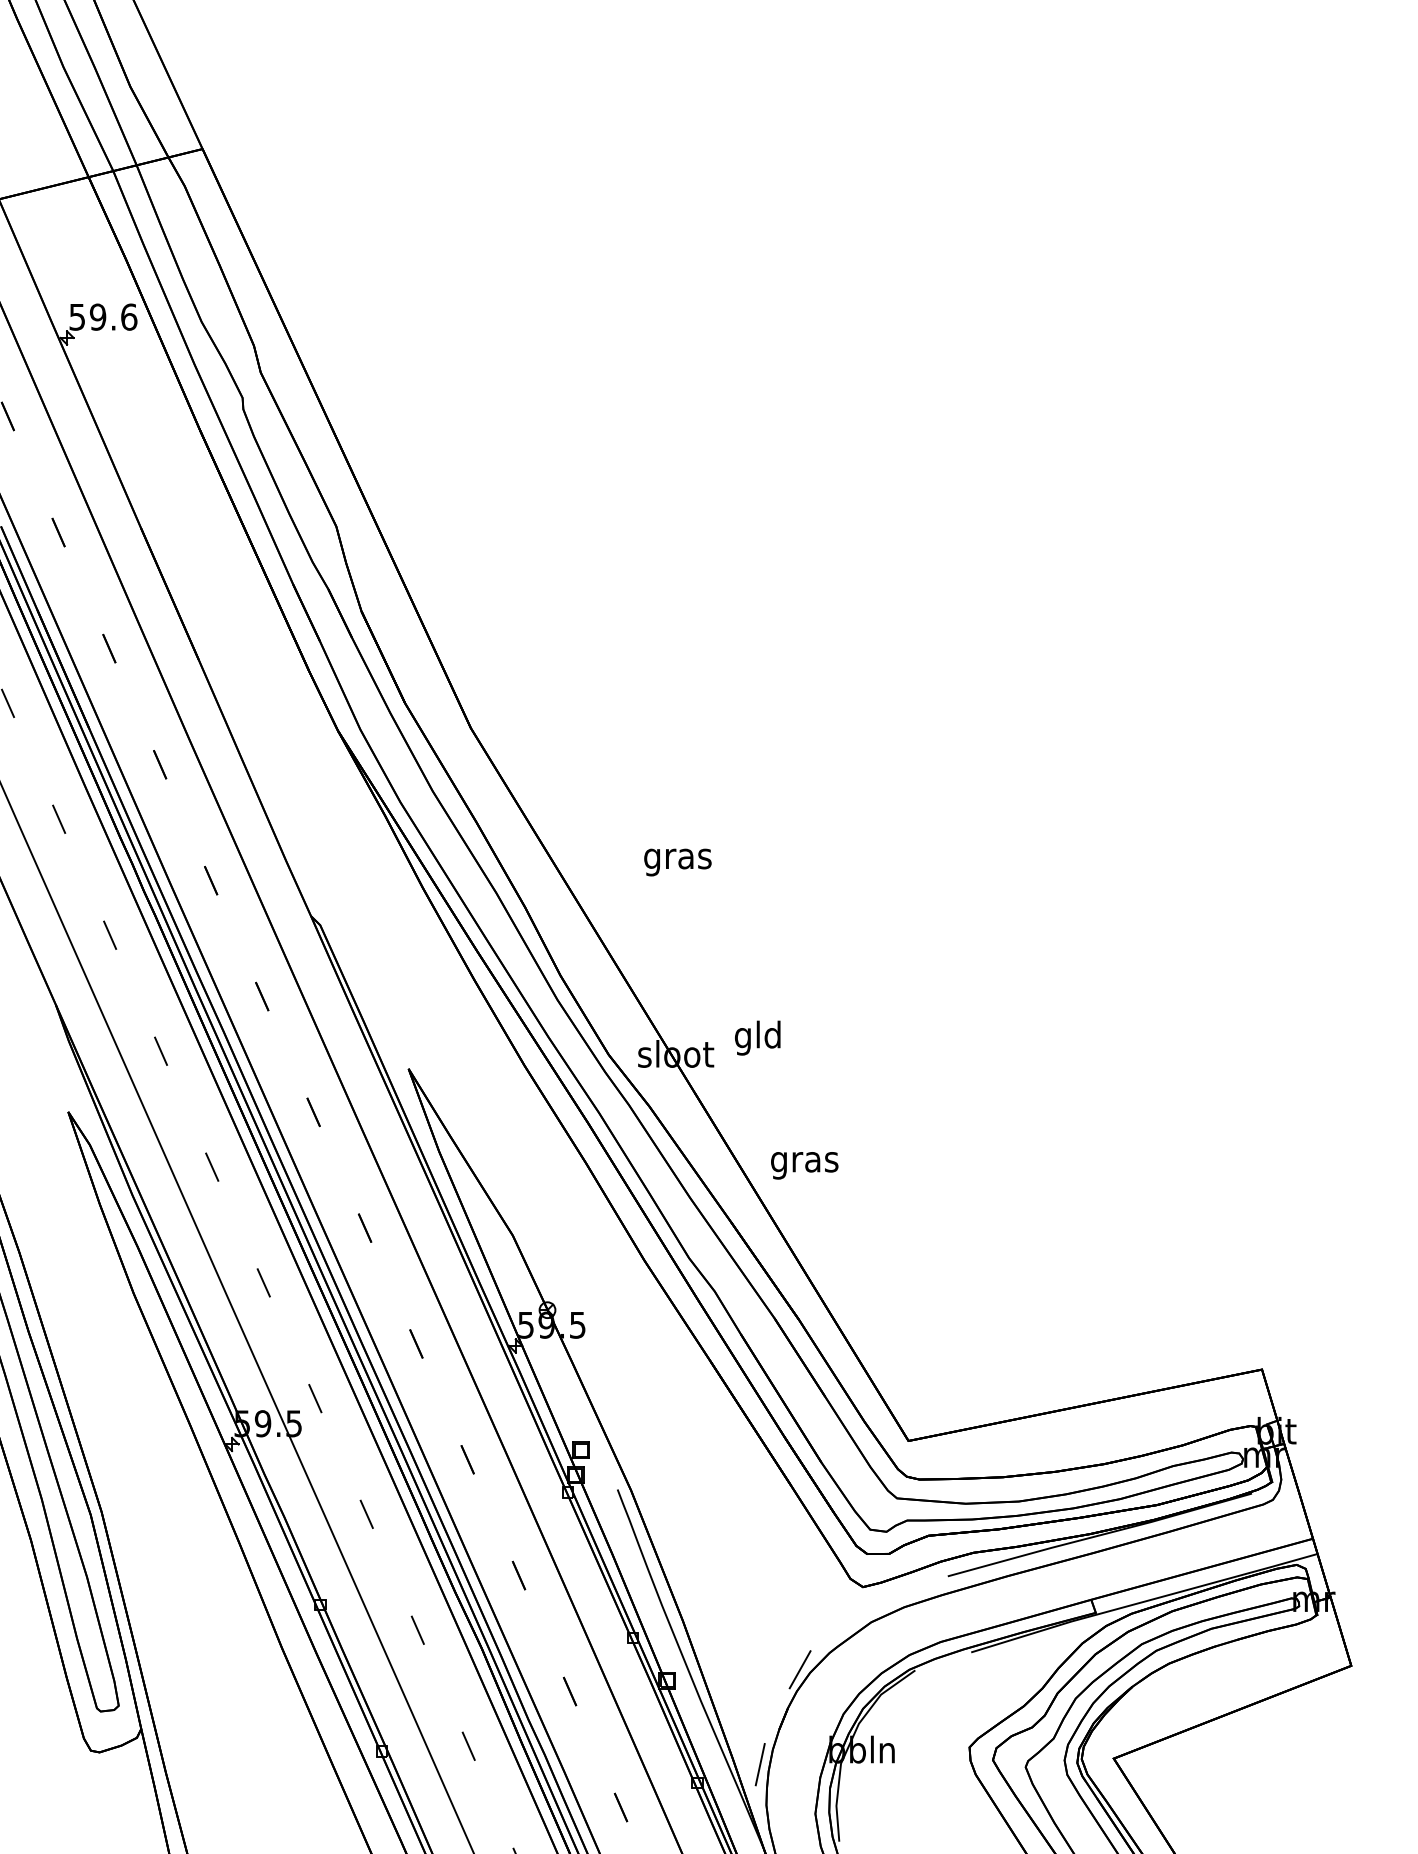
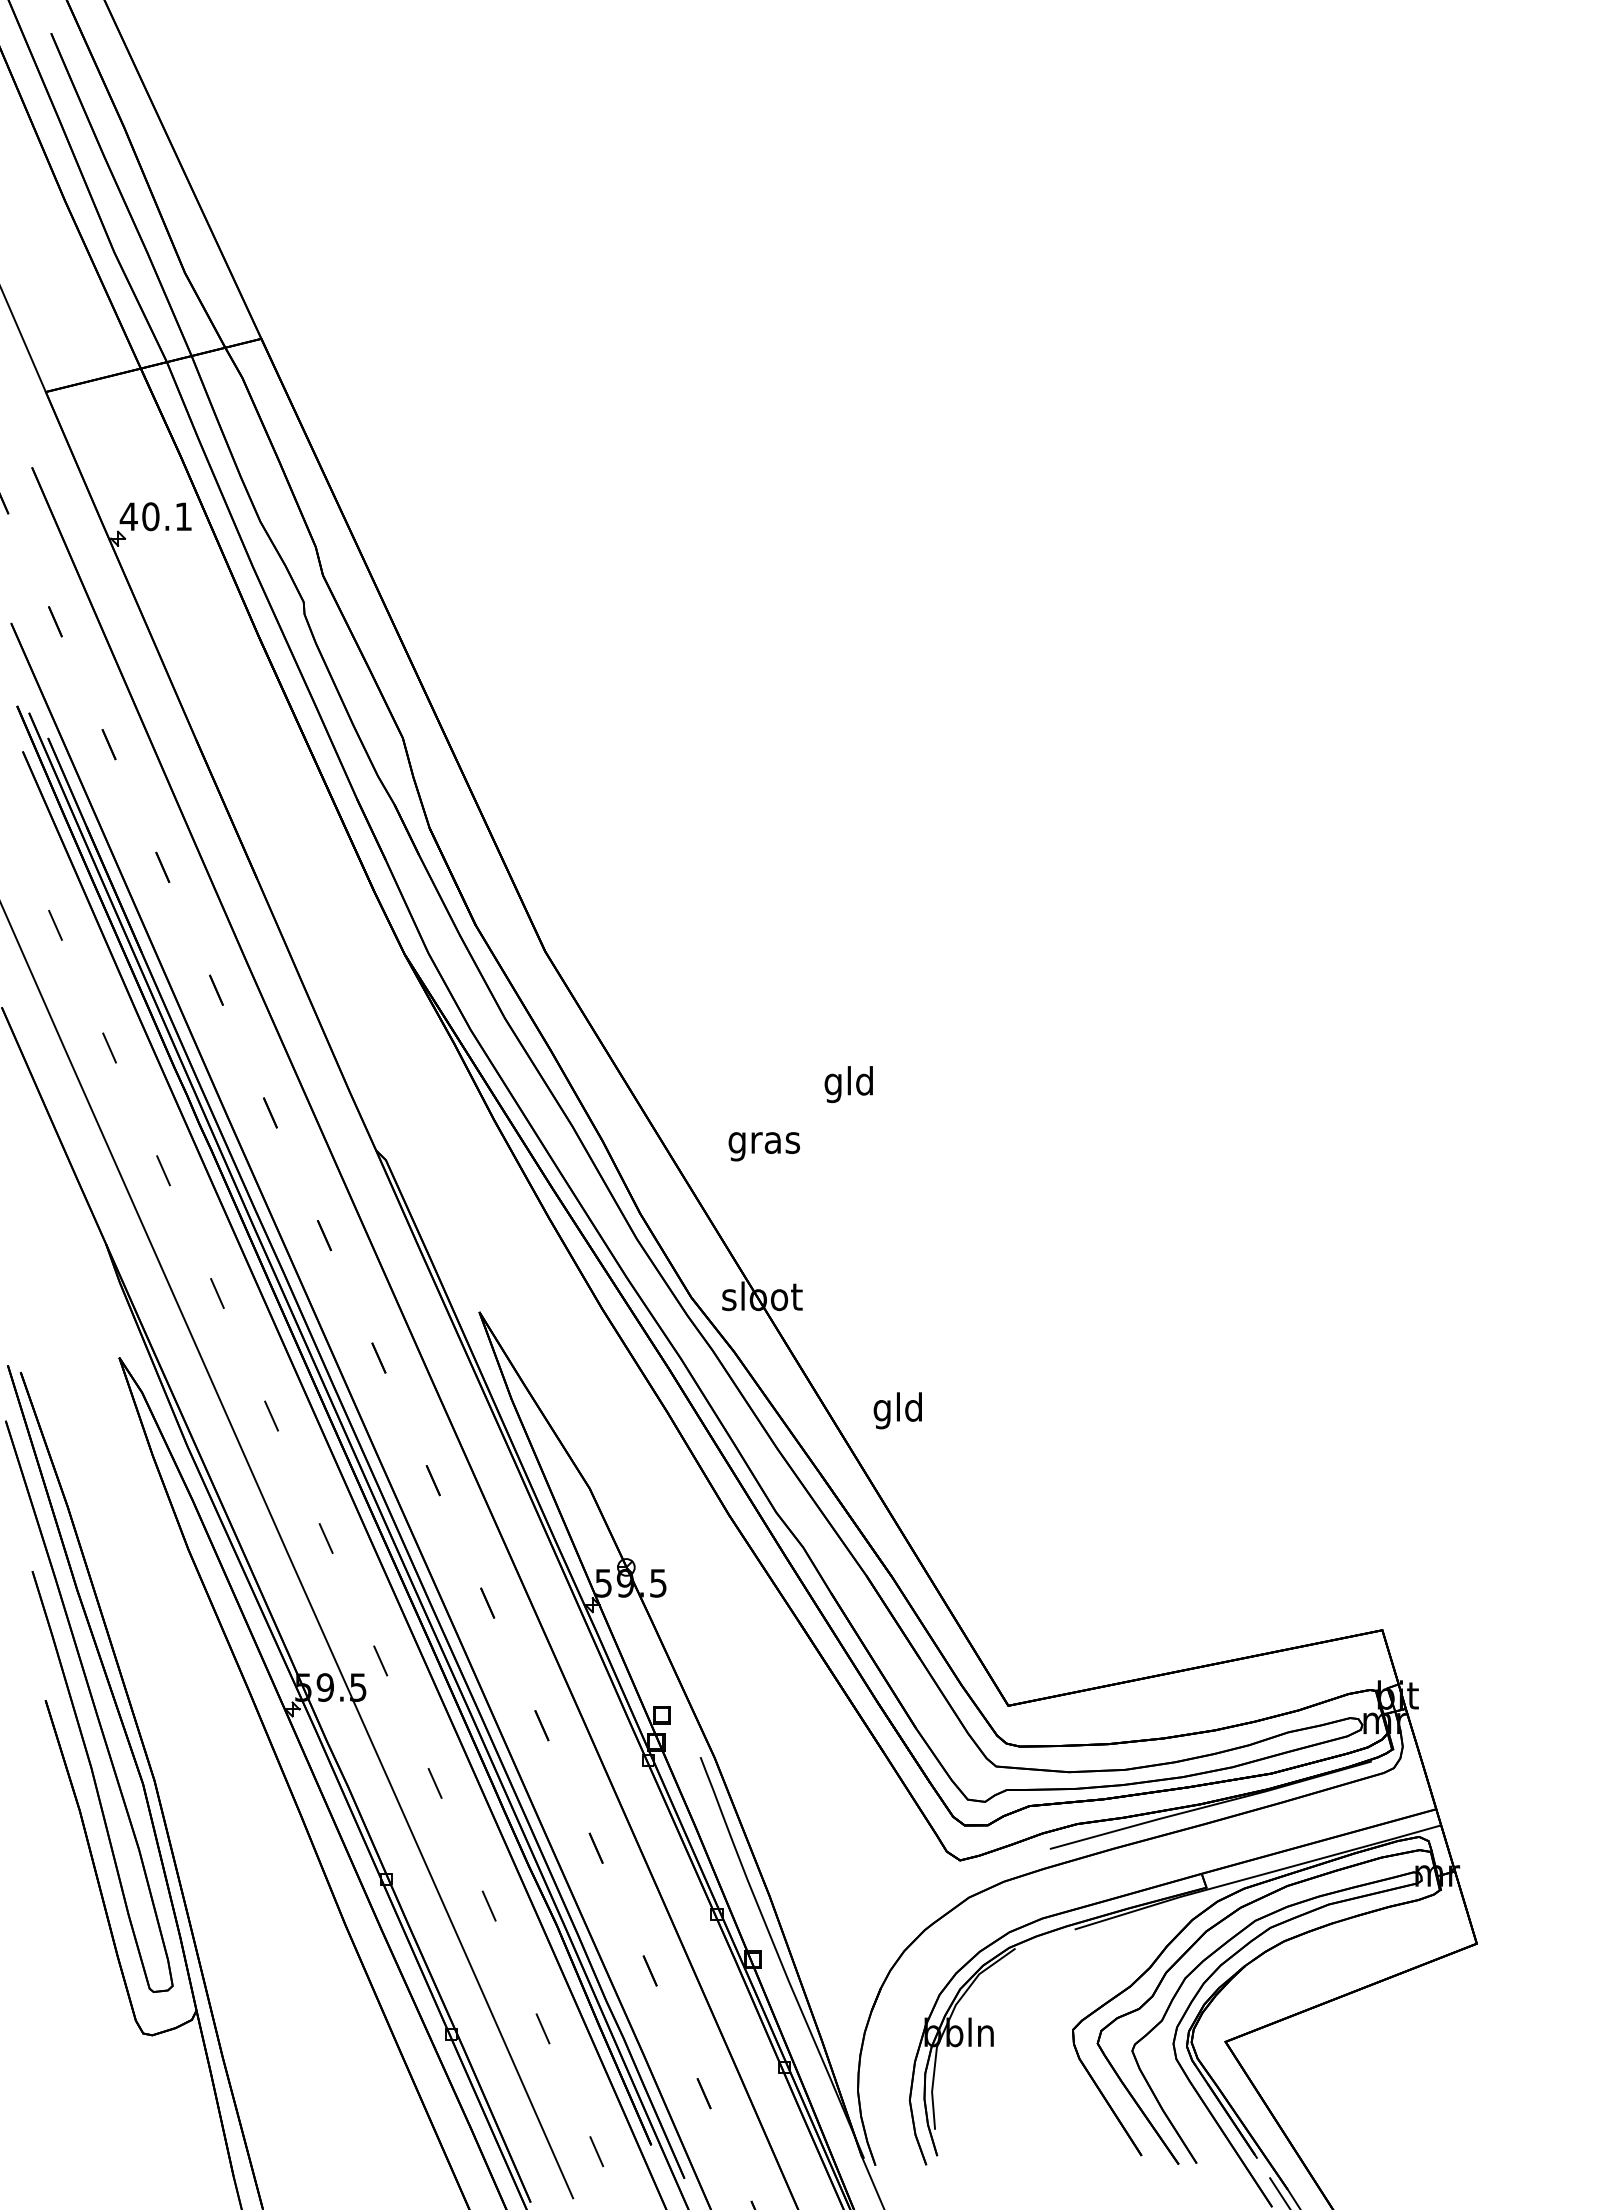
text: (102, 316) -> (155, 516), 59.6 -> 40.1
text: (677, 862) -> (763, 1146), moved
text: (757, 1038) -> (848, 1084), moved
text: (804, 1161) -> (898, 1410), gras -> gld
line: (799, 1669) -> (893, 1947), removed
line: (760, 1764) -> (851, 2048), removed

